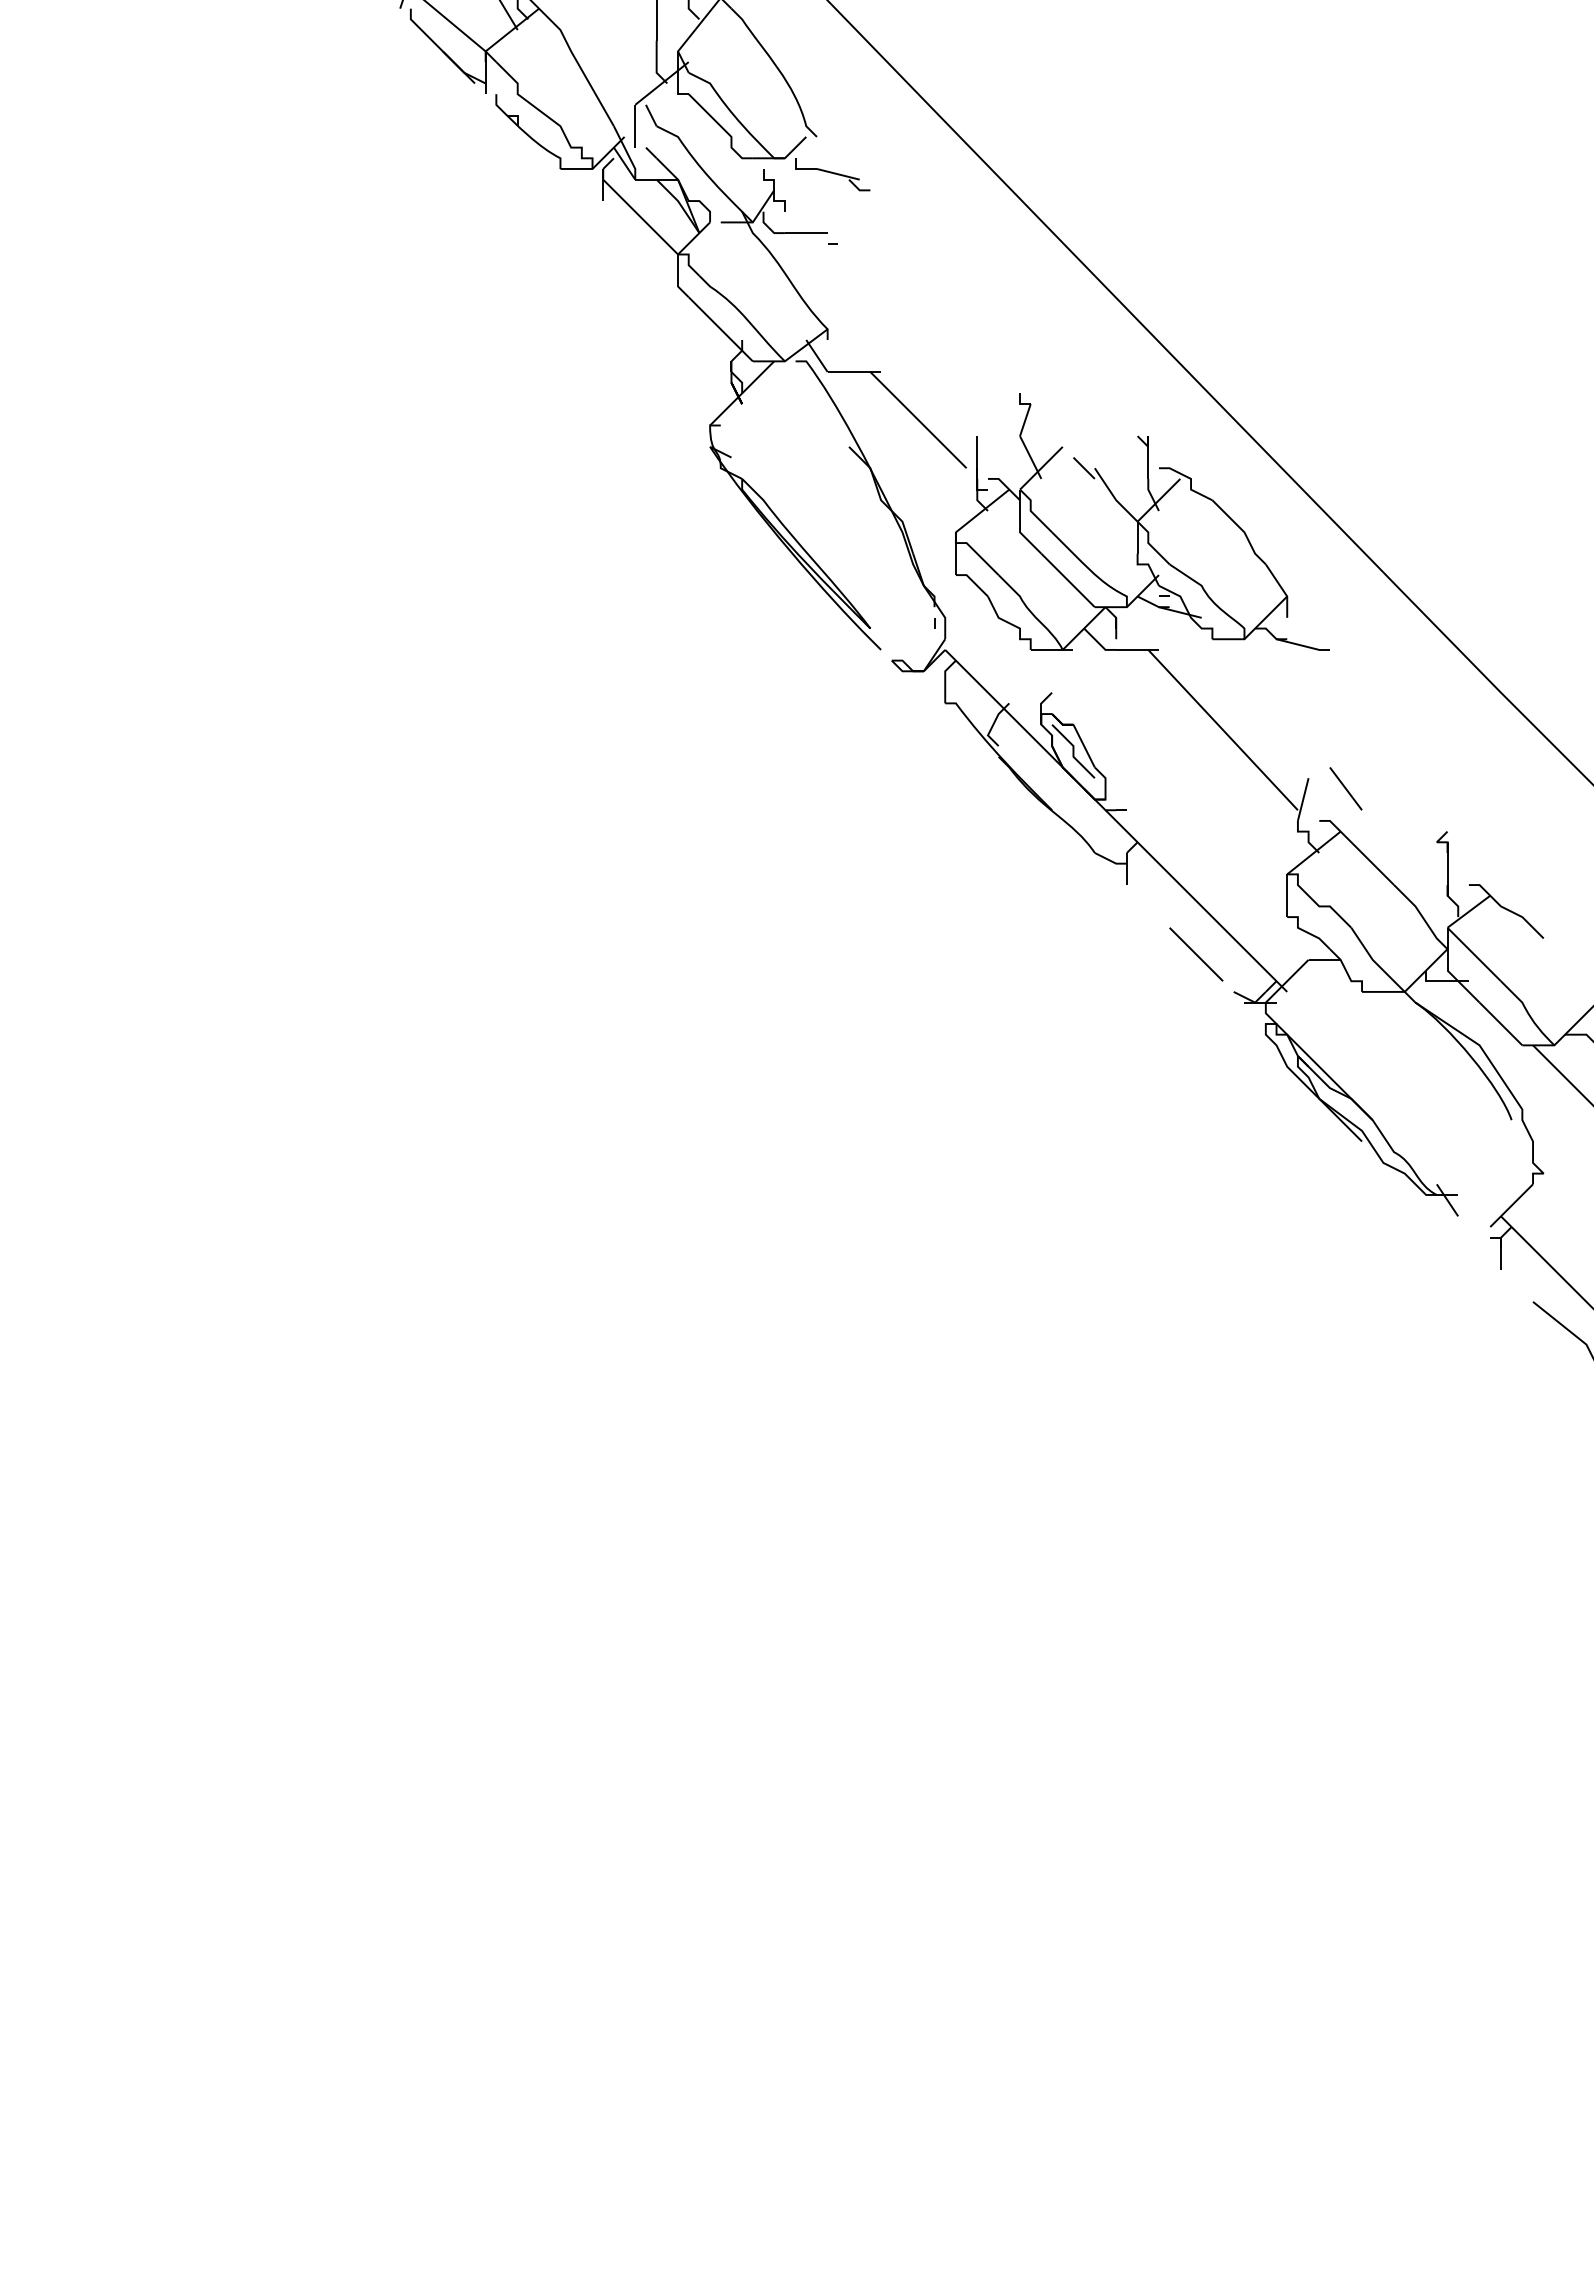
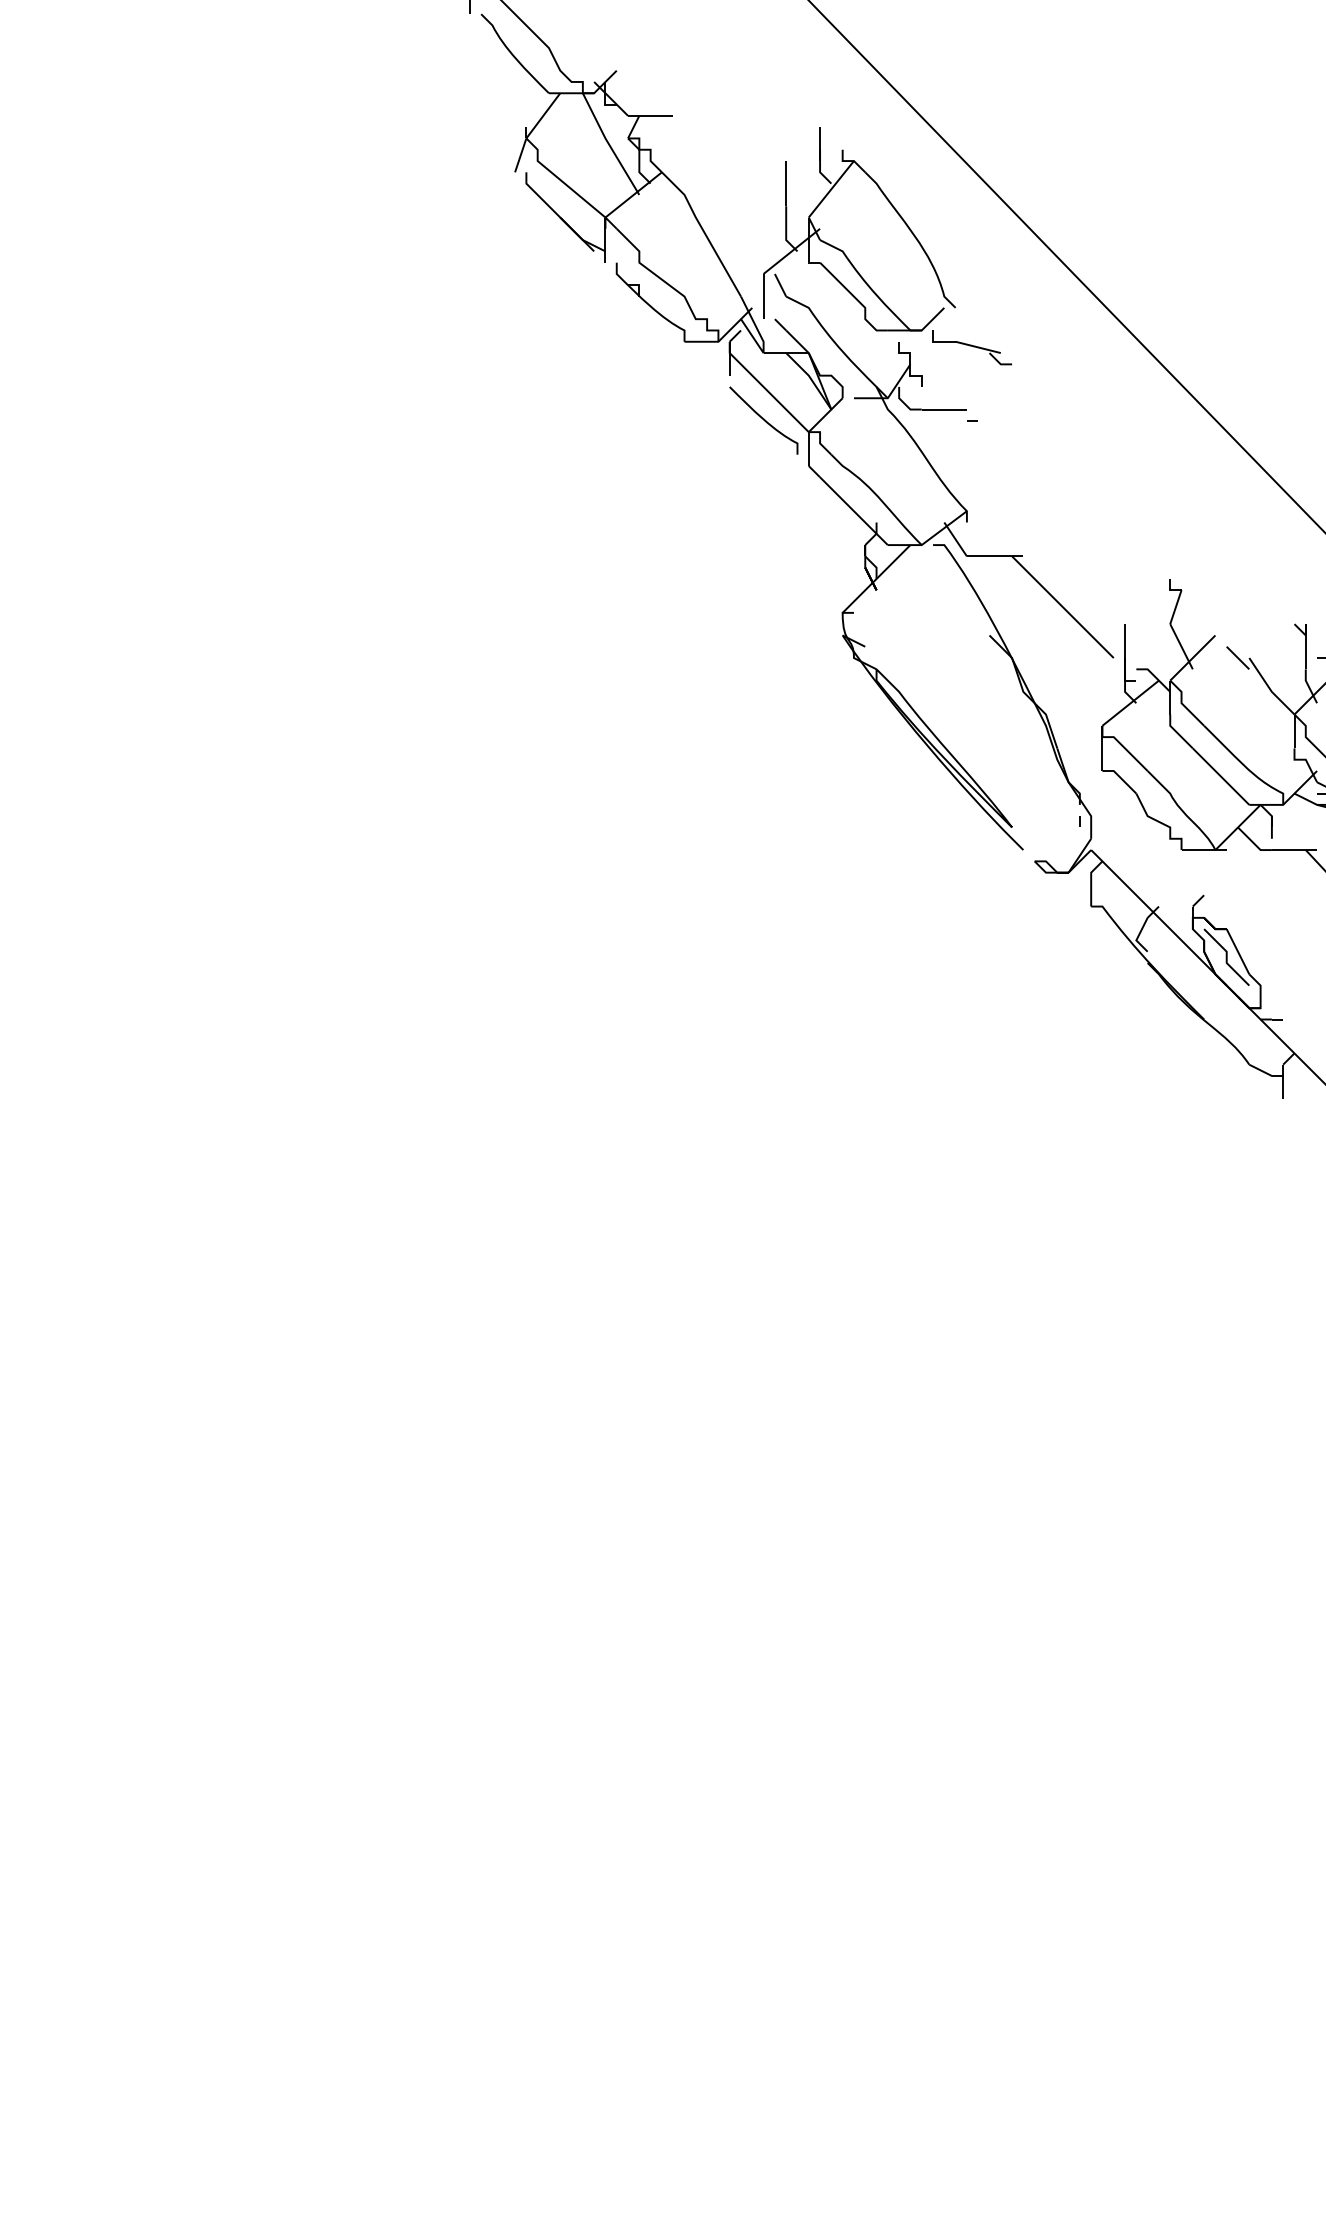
curve: (635, 243) -> (763, 420), added

